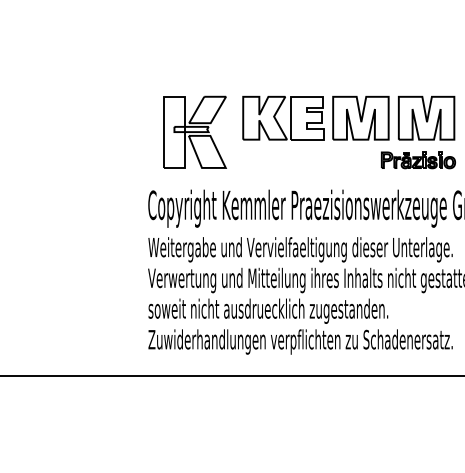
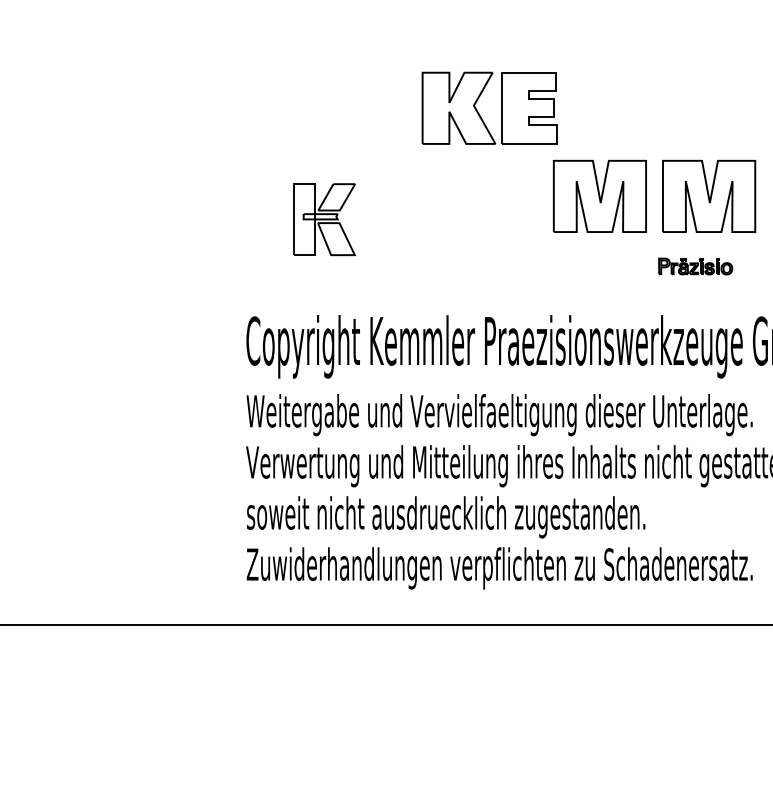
part: (277, 120) -> (479, 112), moved
part: (194, 131) -> (323, 218), size x0.6
part: (418, 160) -> (695, 266), size x0.6

